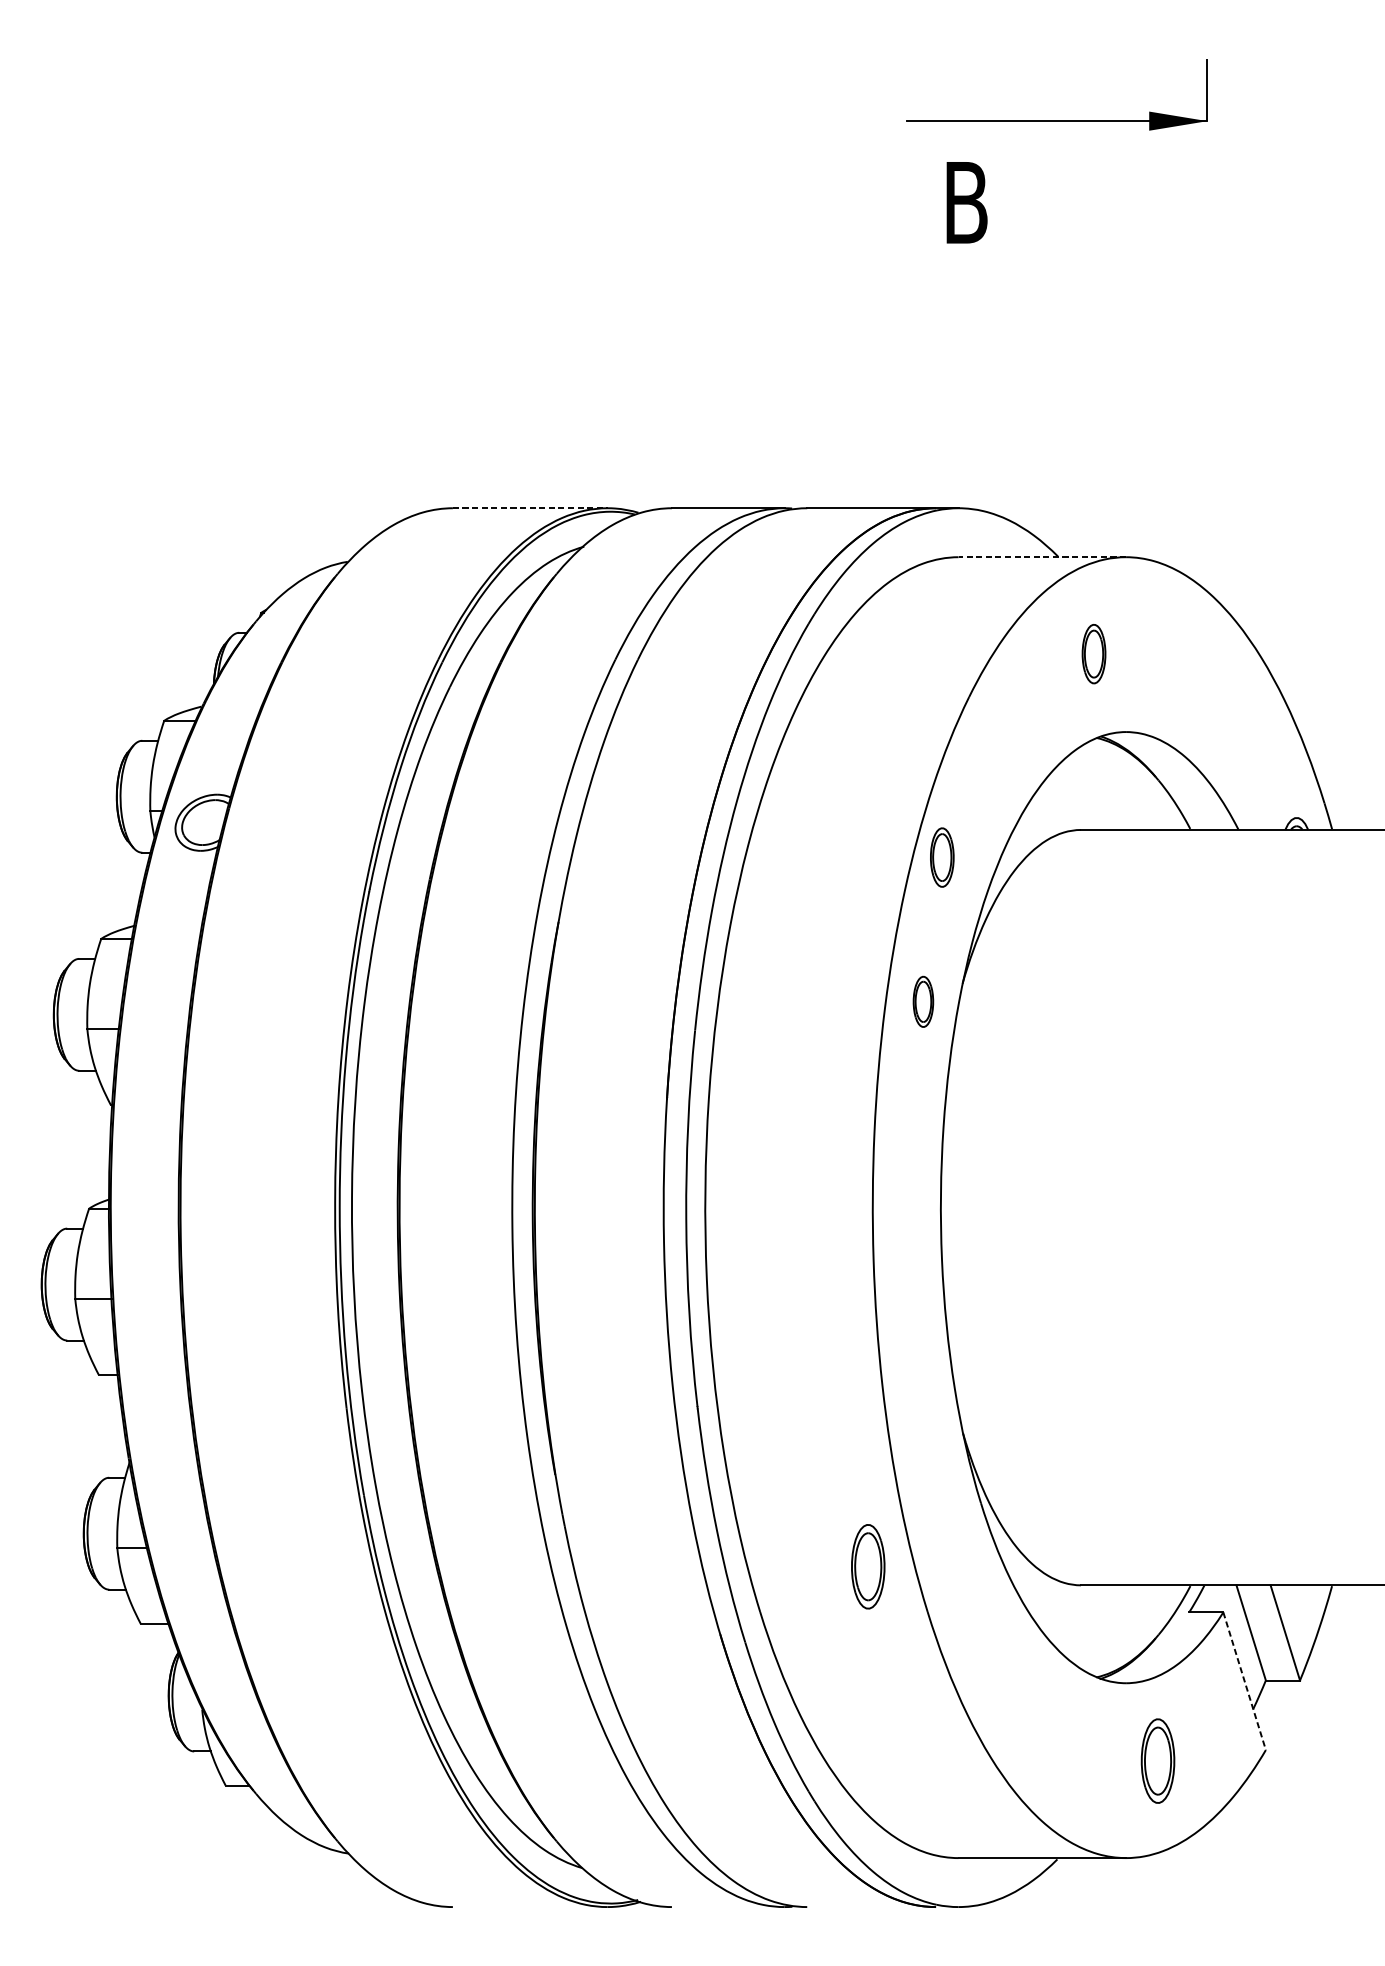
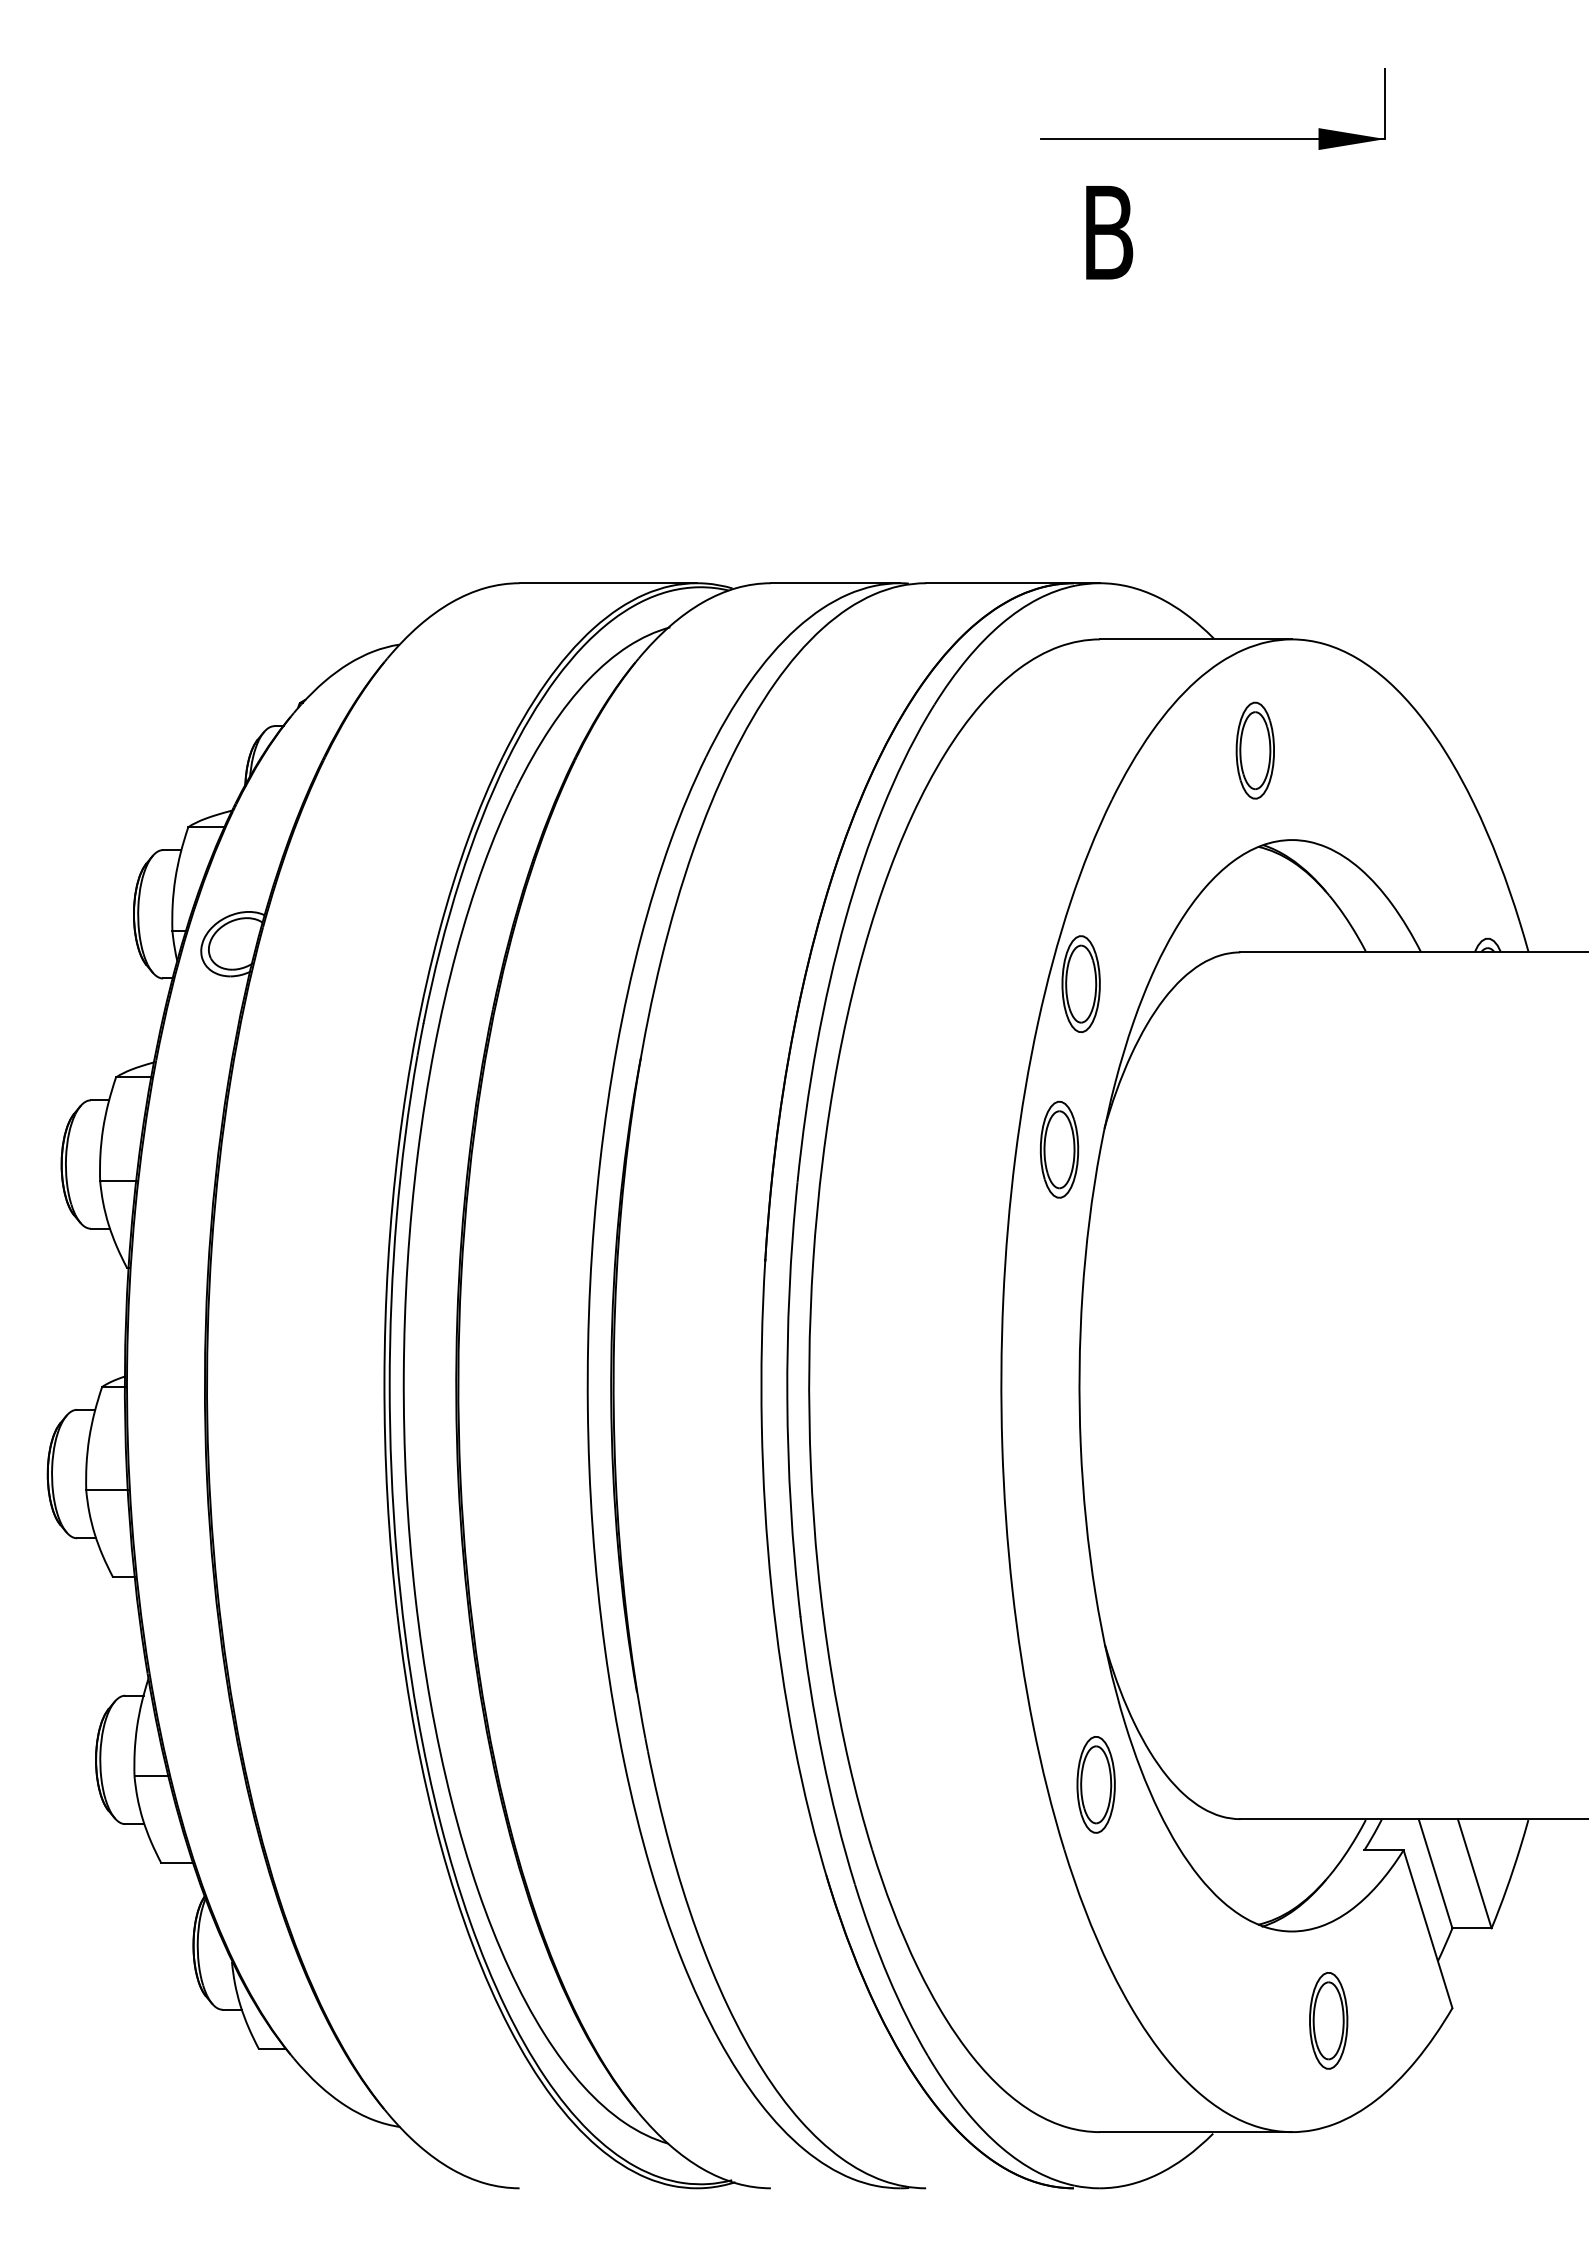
line: (530, 508) -> (608, 583), dashed -> solid
line: (1041, 557) -> (1195, 639), dashed -> solid
part: (1093, 654) -> (1254, 750), size x1.43
part: (941, 857) -> (1080, 983), size x1.43
part: (923, 1001) -> (1059, 1149), size x1.67
part: (867, 1566) -> (1095, 1784), moved
line: (1245, 1681) -> (1428, 1929), dashed -> solid

